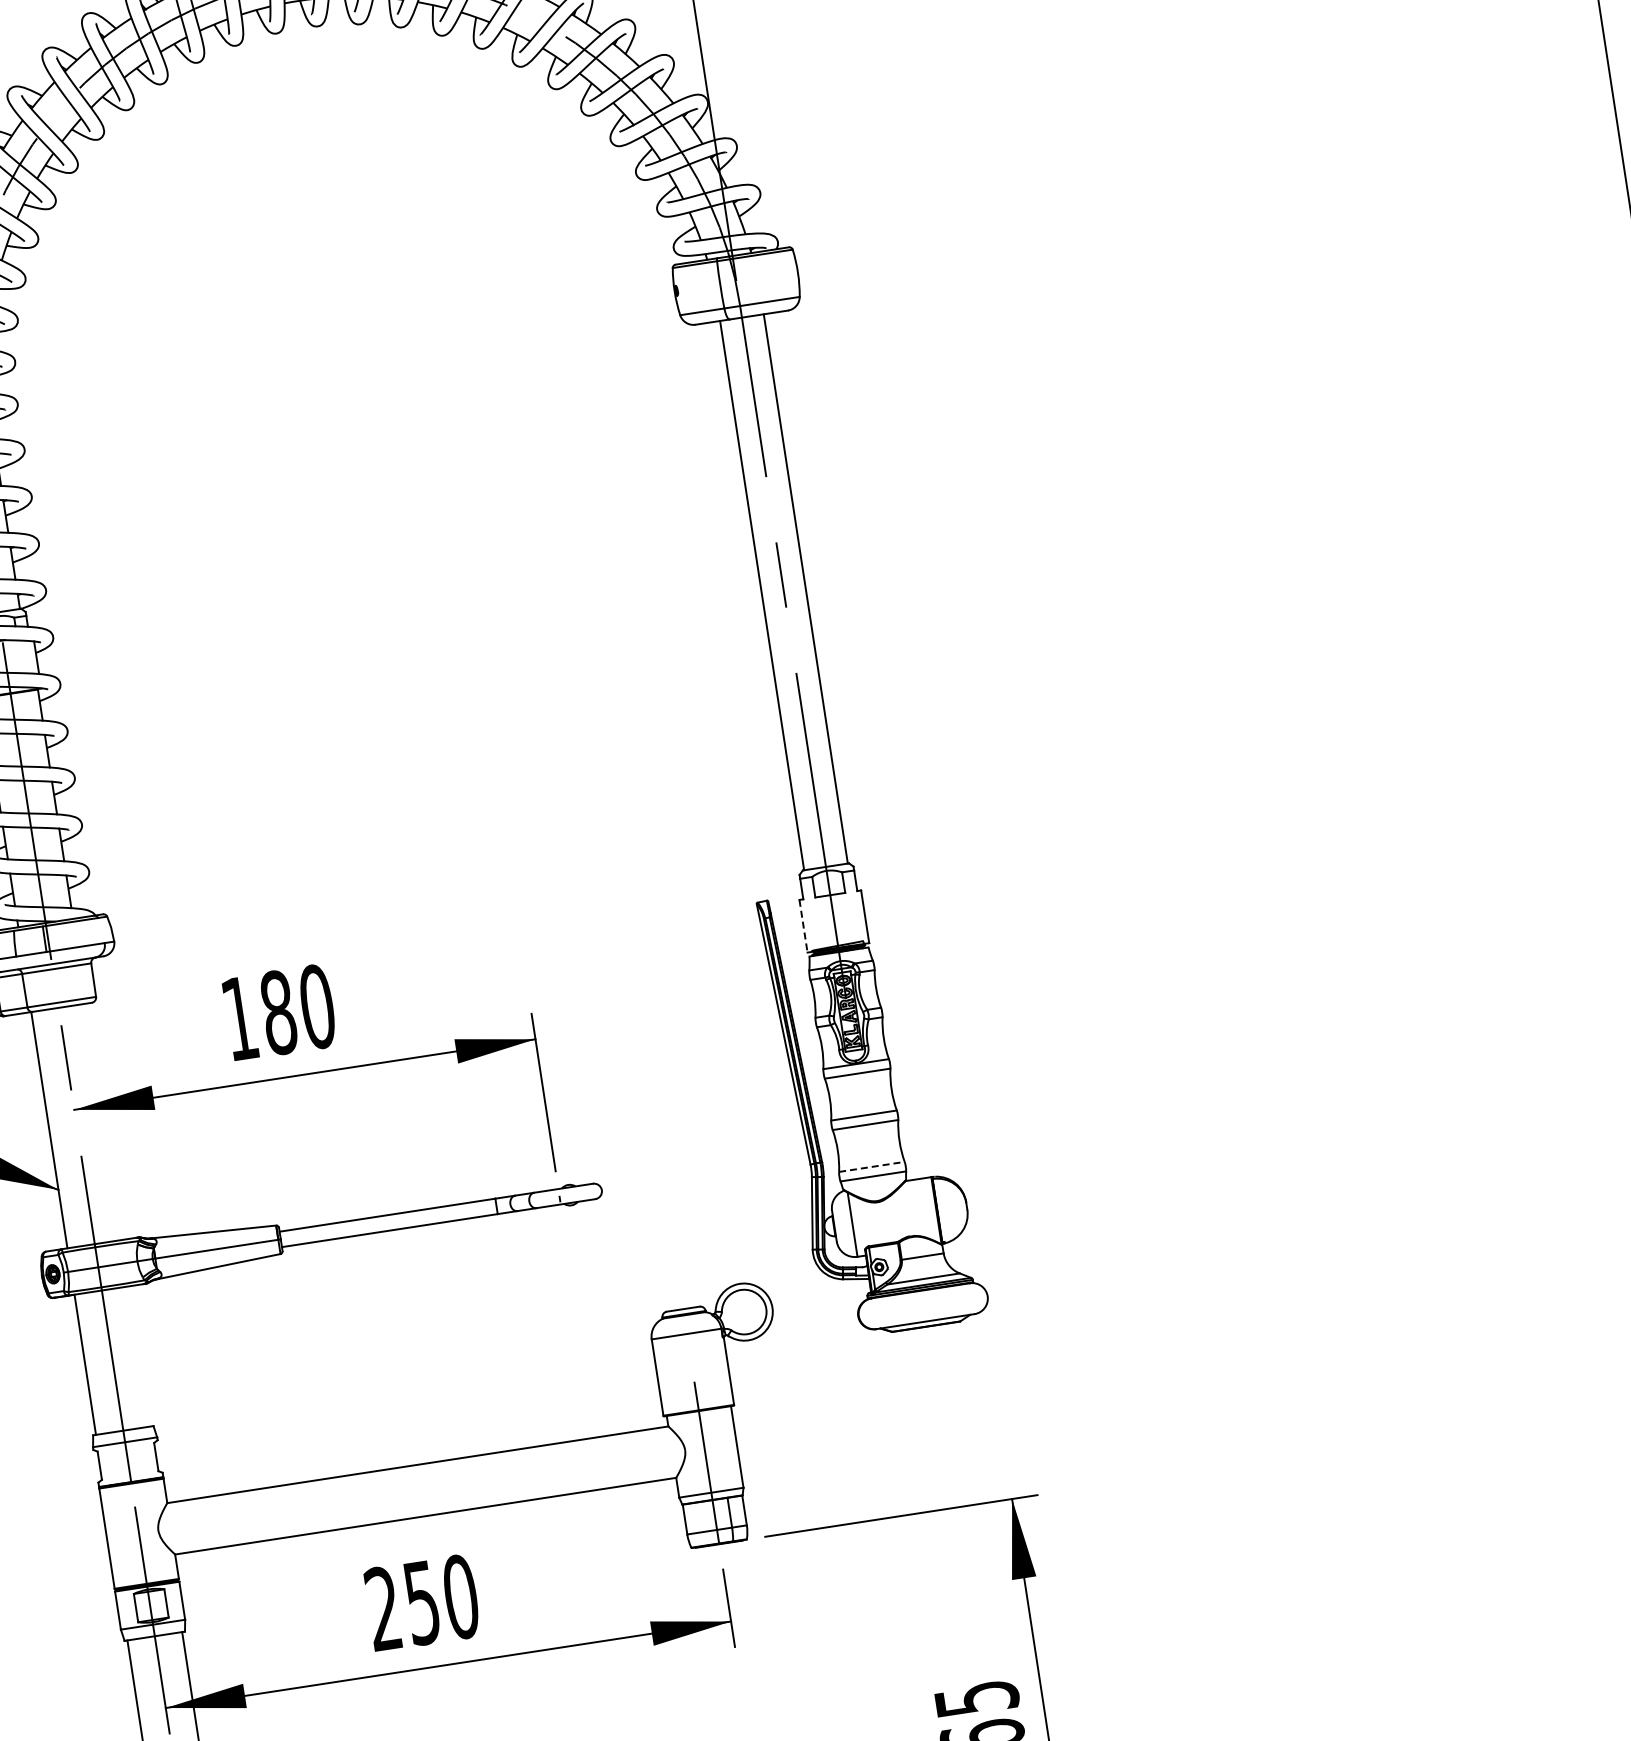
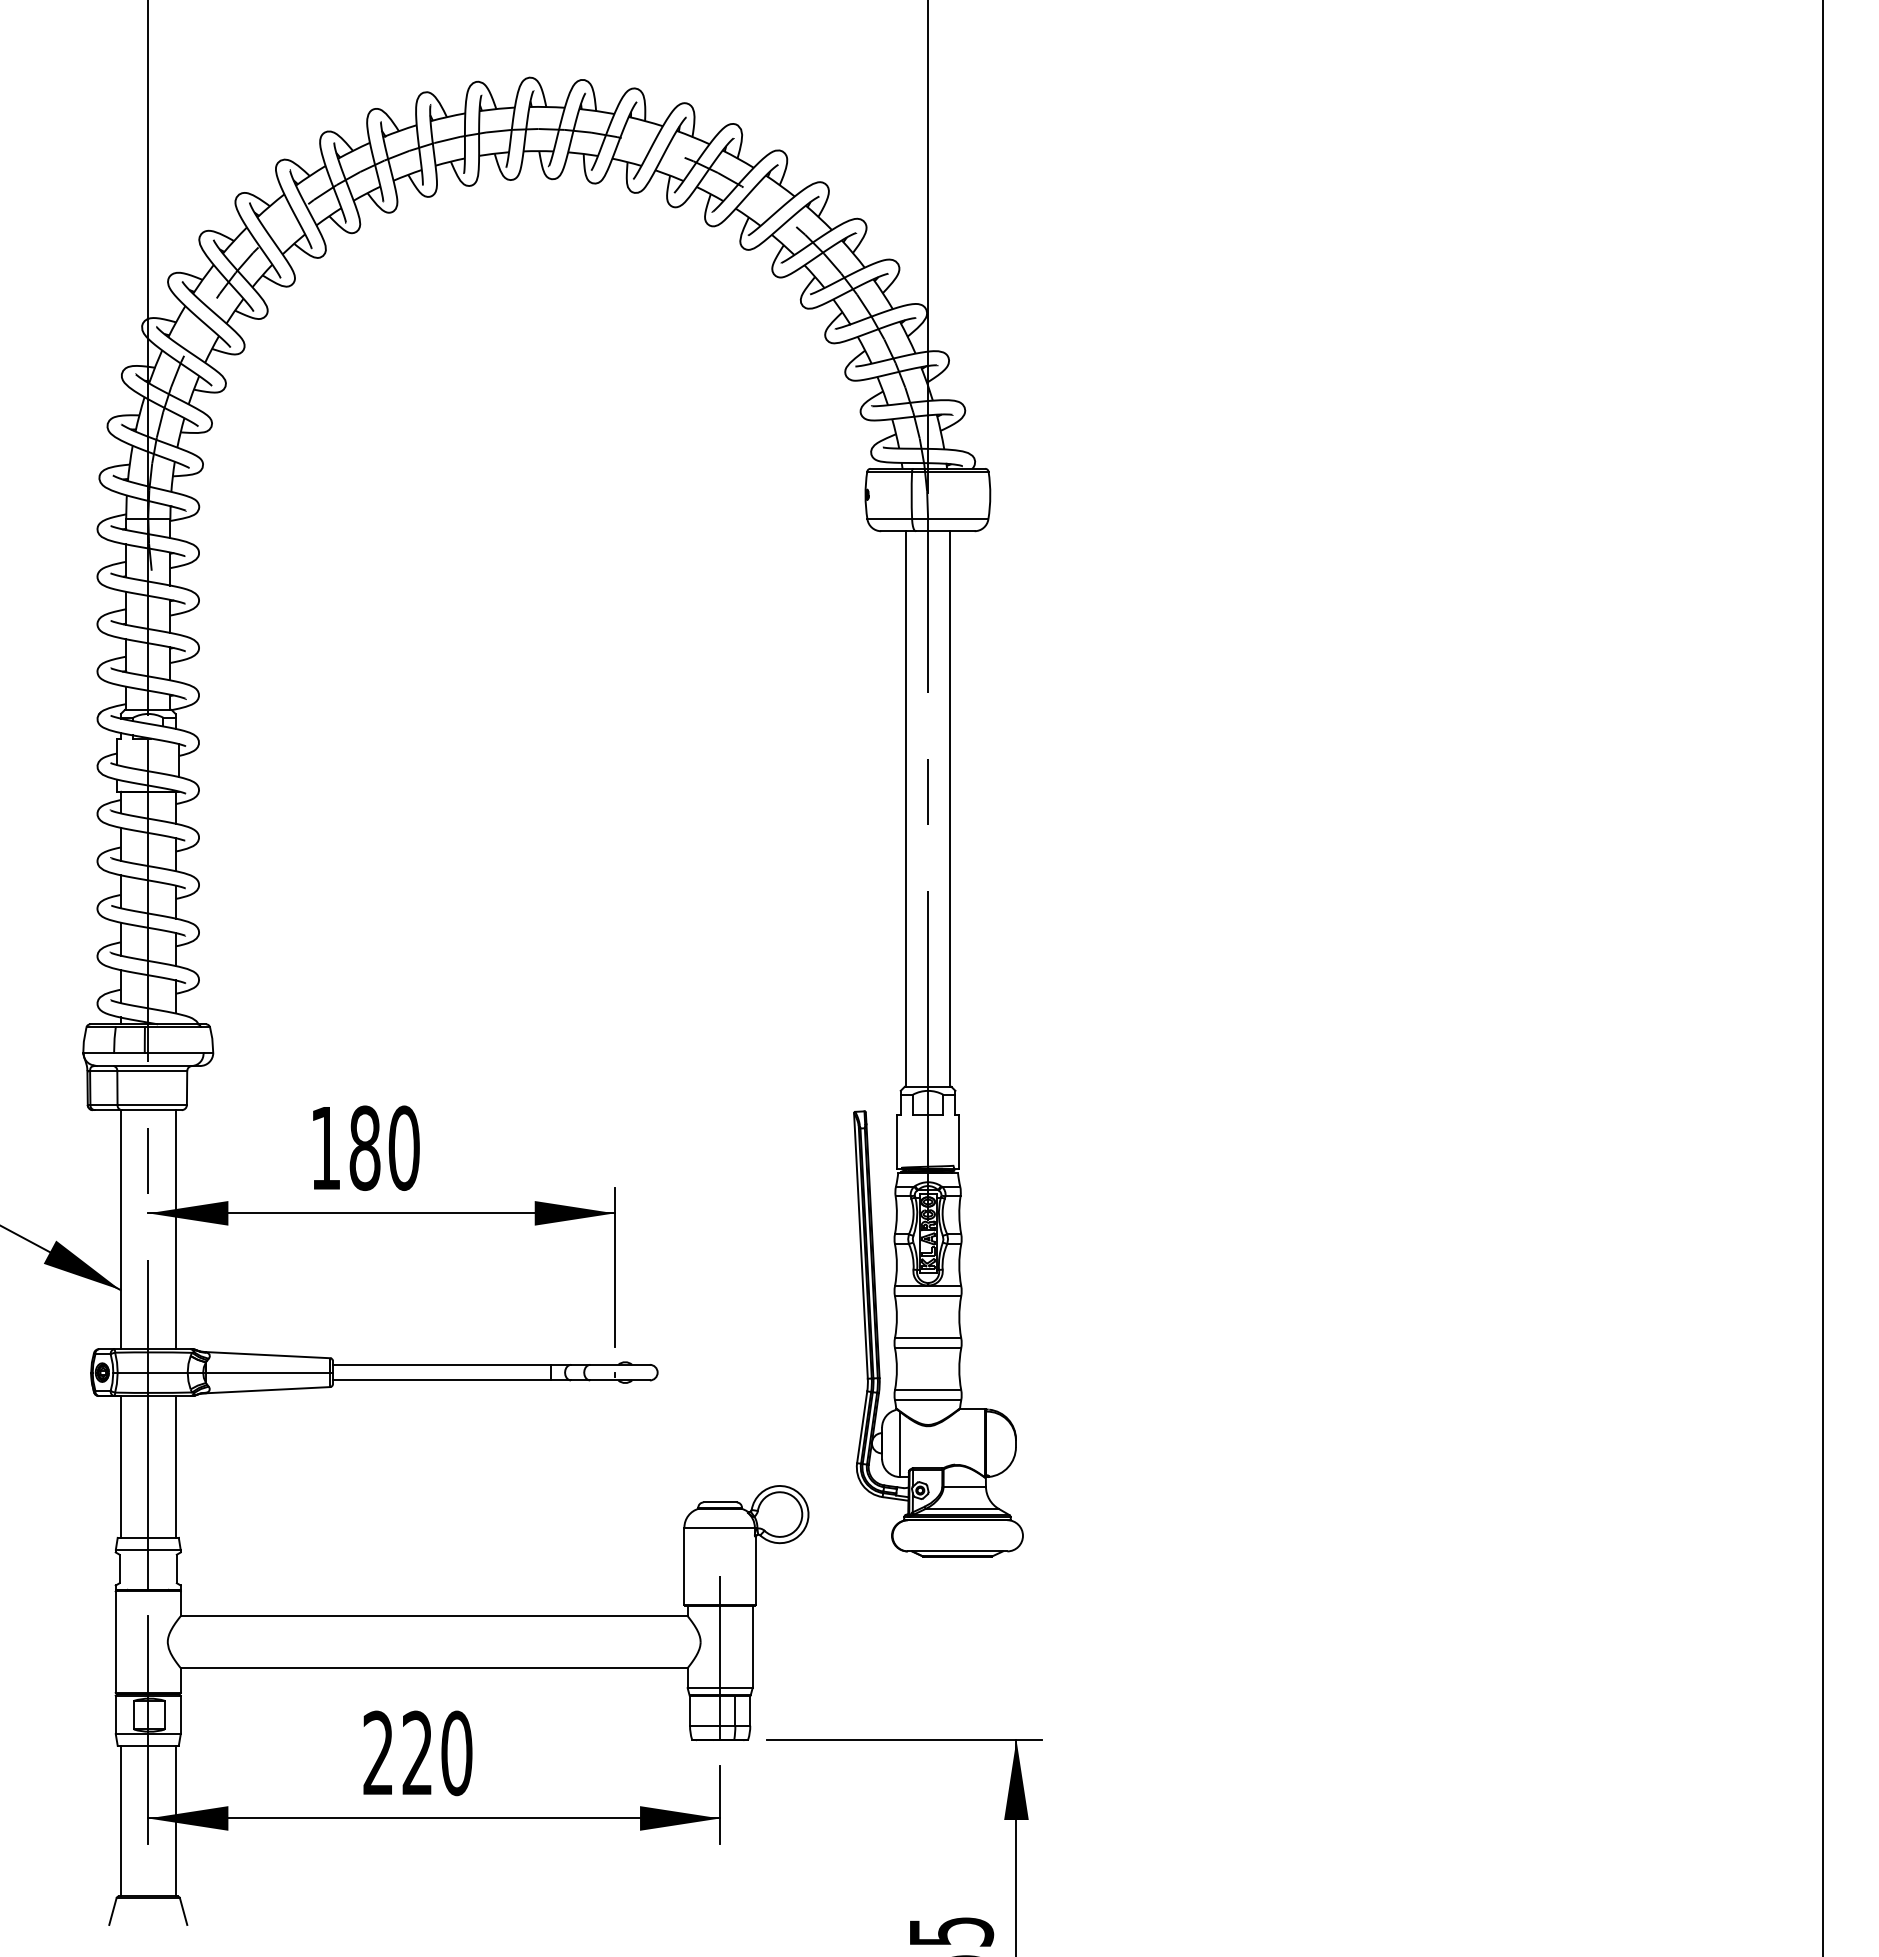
line: (803, 926) -> (896, 1142), dashed -> solid
line: (103, 1121) -> (175, 1229), added
line: (872, 1166) -> (928, 1390), dashed -> solid
line: (139, 1356) -> (175, 1466), added
text: (421, 1603) -> (416, 1753), 250 -> 220

